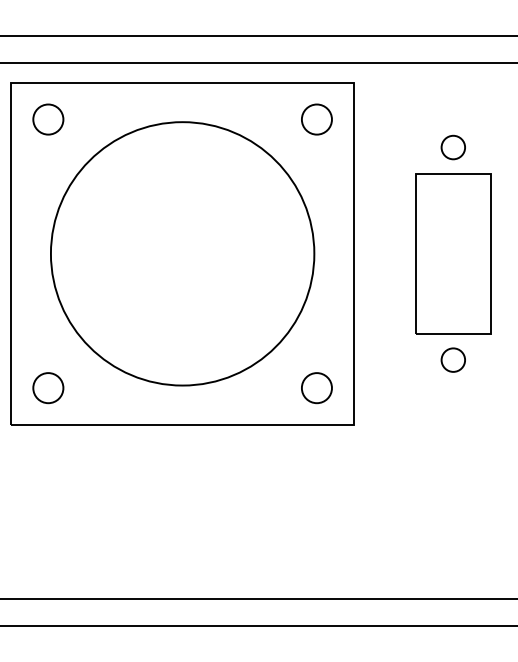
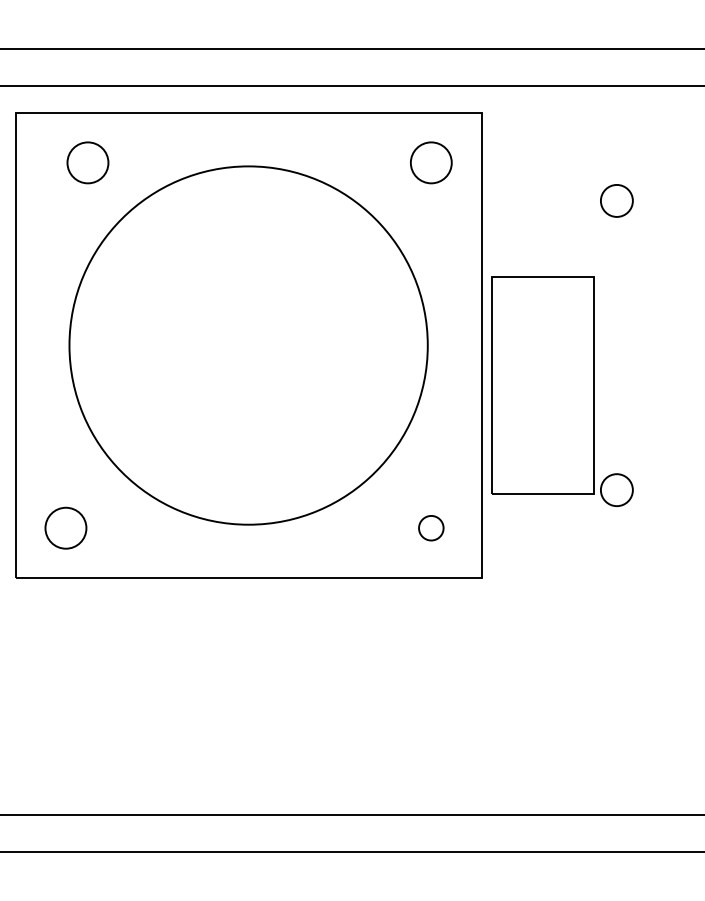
circle: (48, 119) -> (87, 162), moved
part: (453, 253) -> (542, 385), moved
circle: (316, 387) -> (430, 527), size x0.6

